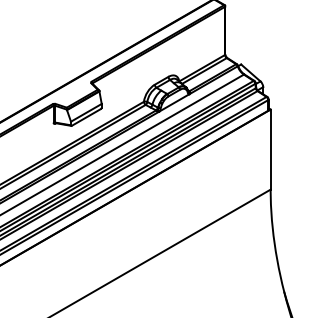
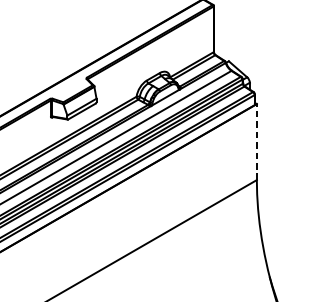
line: (270, 149) -> (256, 141), solid -> dashed

